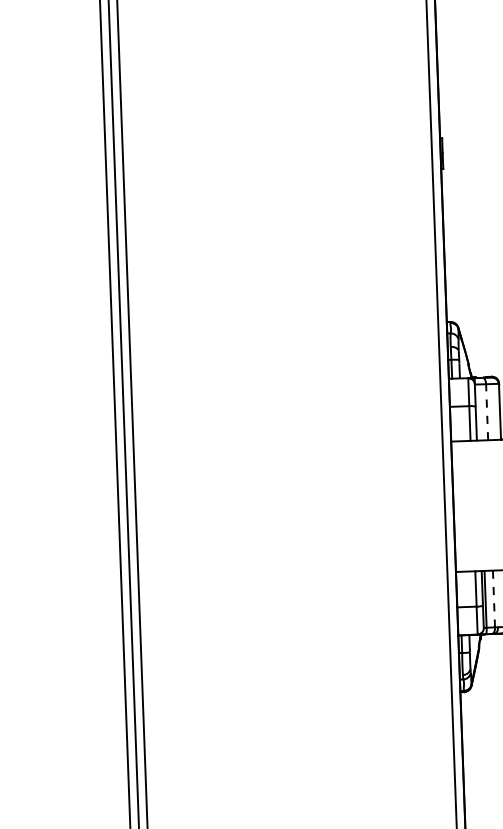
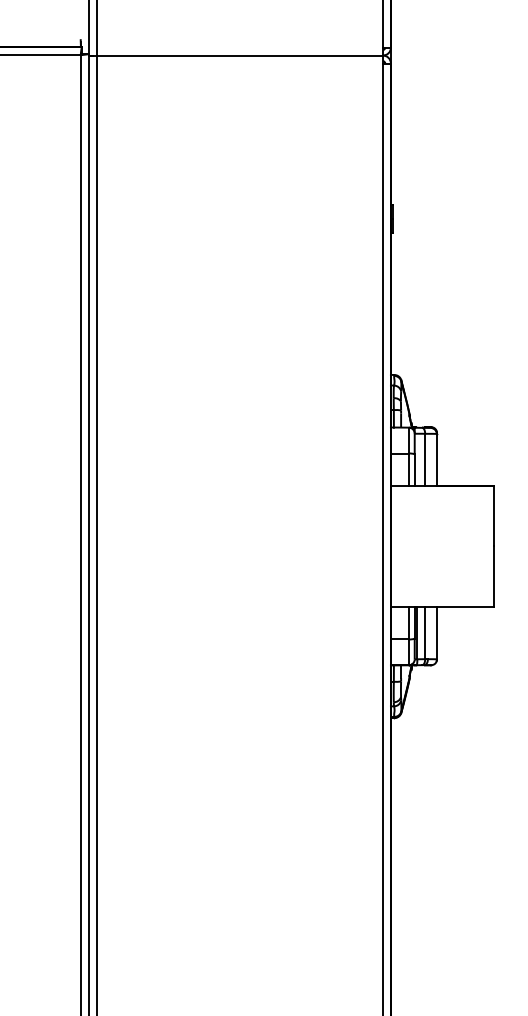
line: (487, 411) -> (425, 459), dashed -> solid
line: (494, 599) -> (425, 633), dashed -> solid

